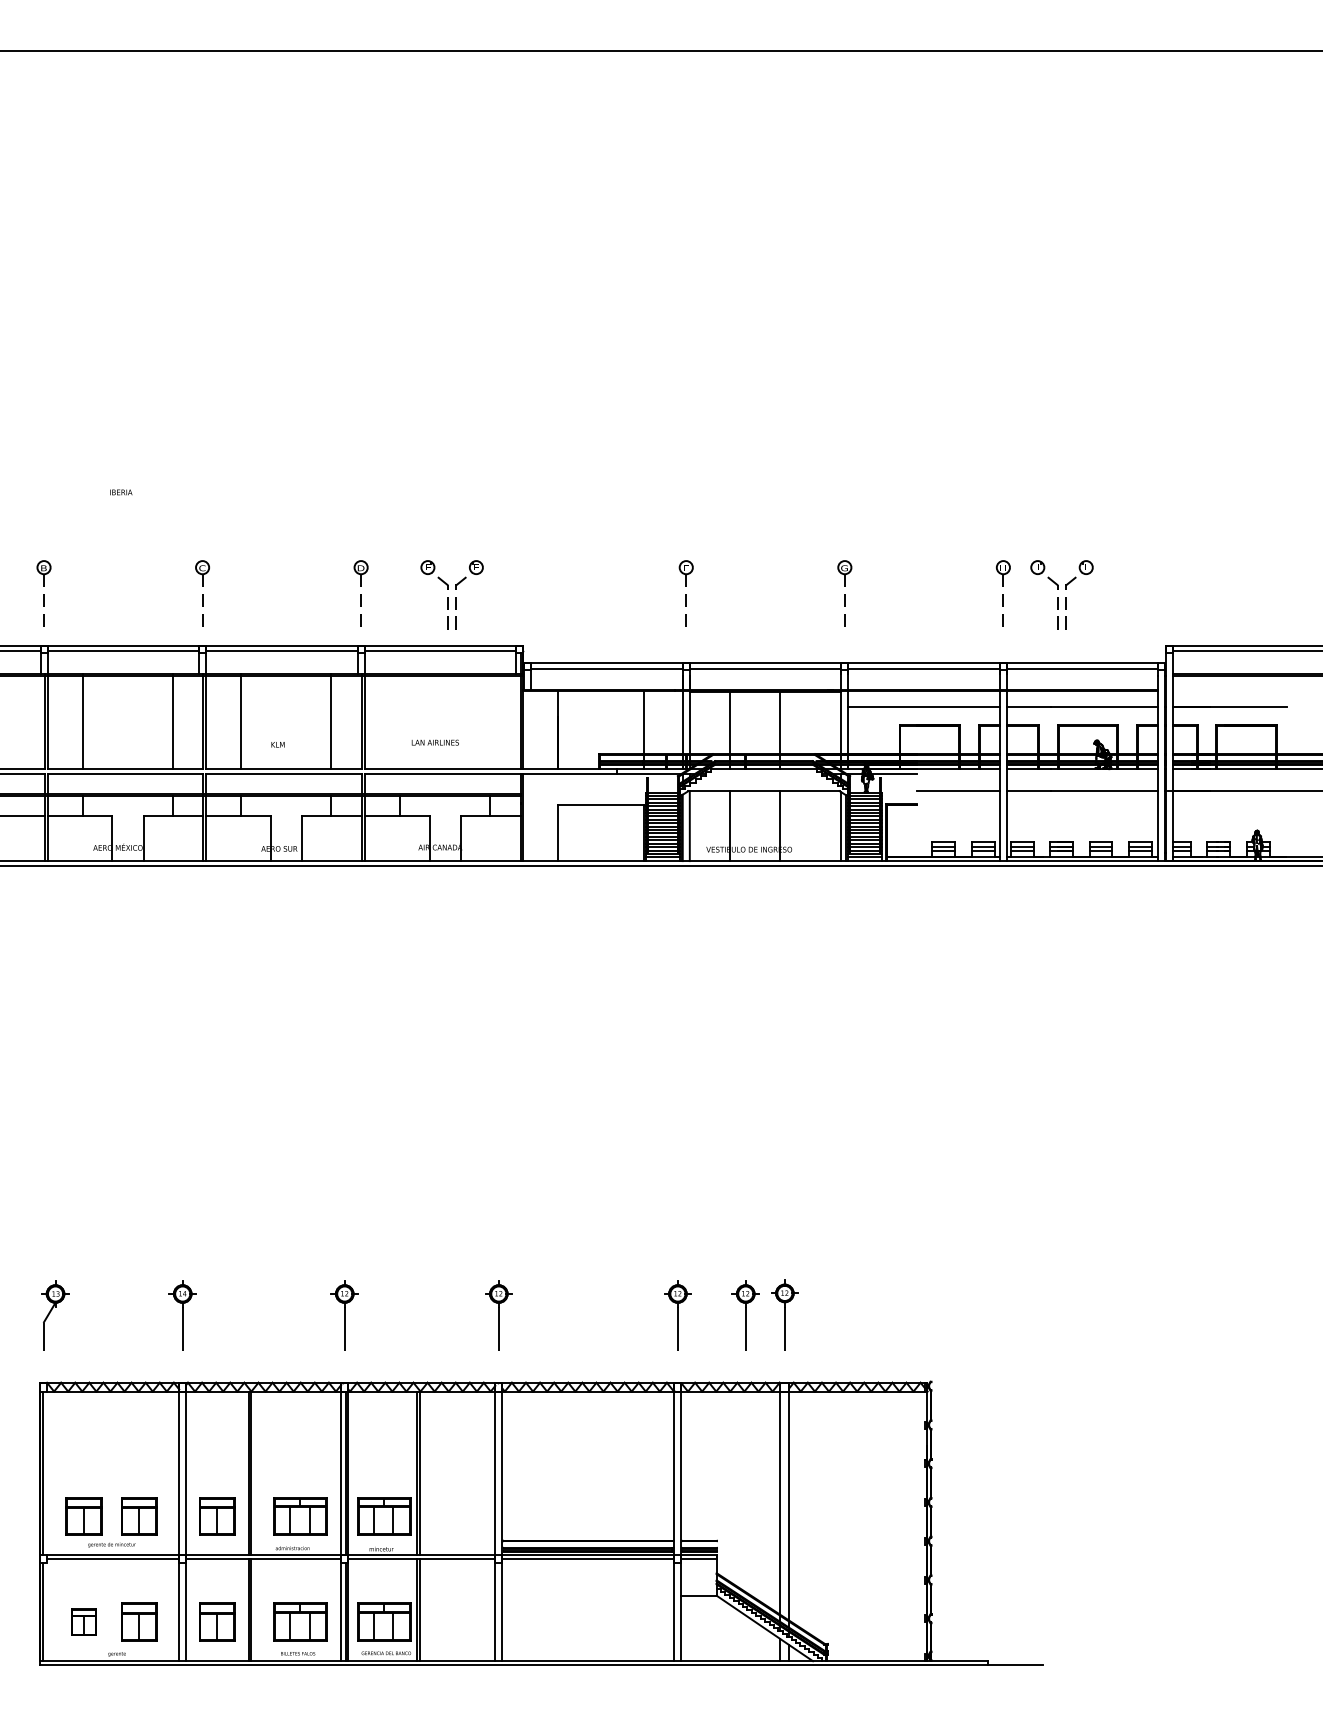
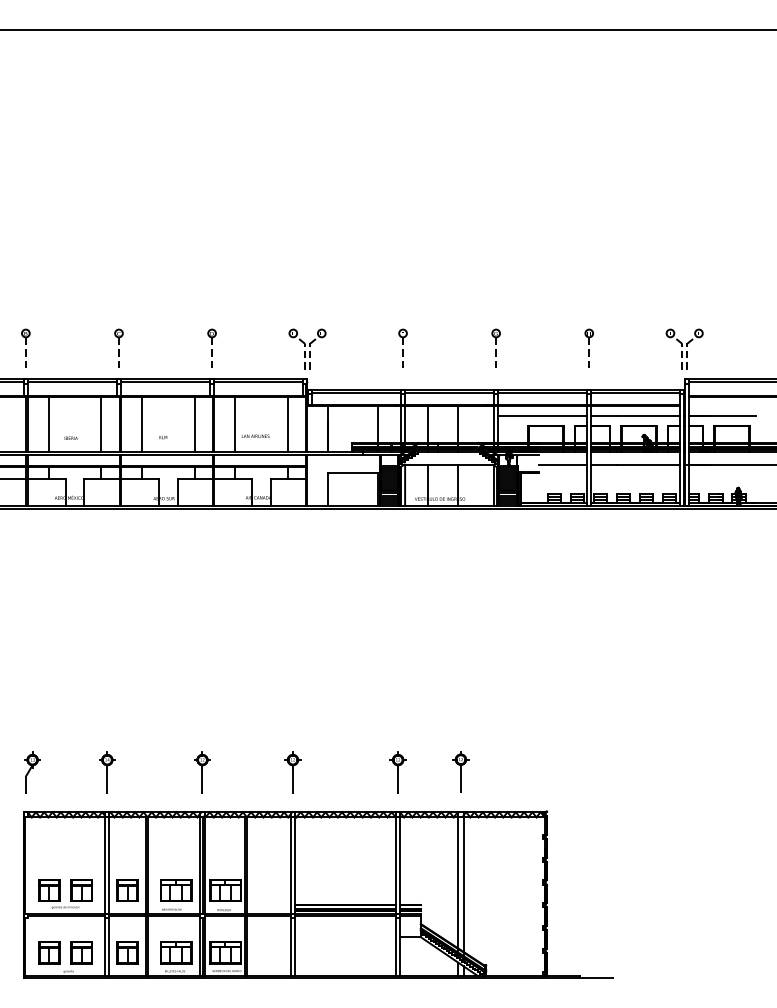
text: (120, 491) -> (70, 437), moved
part: (452, 593) -> (307, 348), moved
part: (1061, 593) -> (684, 348), moved
line: (399, 720) -> (234, 423), added
line: (489, 720) -> (287, 423), added
part: (744, 1315) -> (437, 772), removed
part: (84, 1621) -> (49, 952), size x1.43

